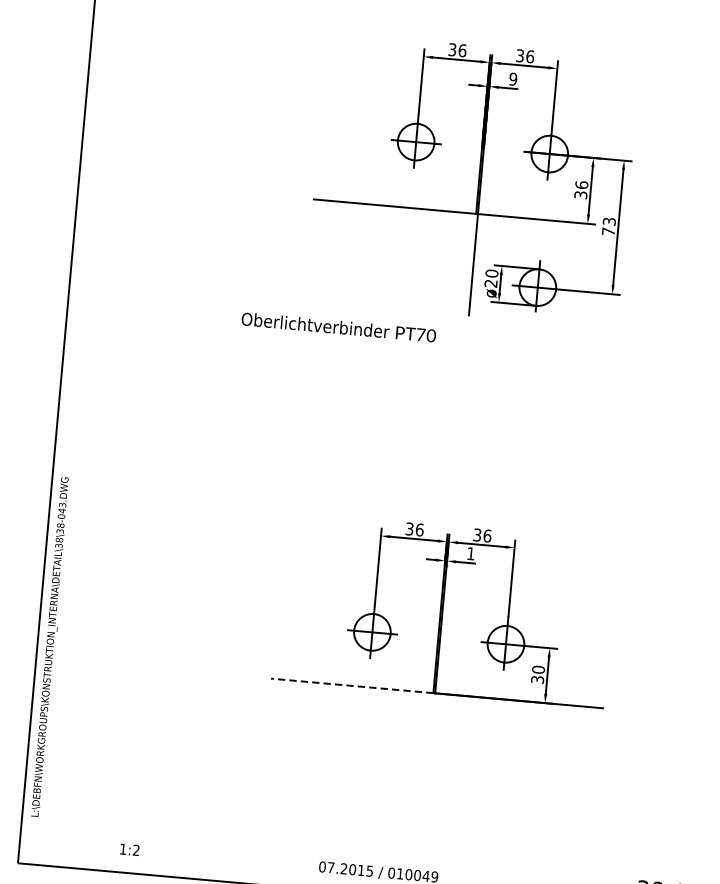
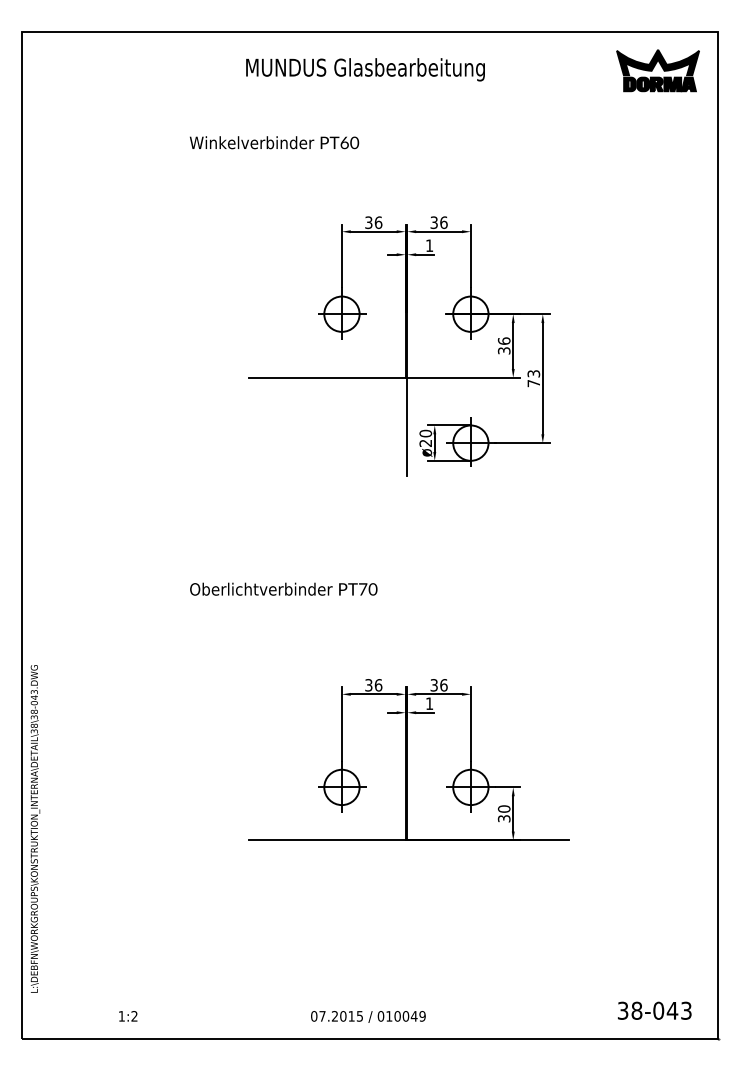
text: (513, 79) -> (429, 245), 9 -> 1
text: (338, 326) -> (283, 588), moved
line: (351, 685) -> (326, 840), dashed -> solid

